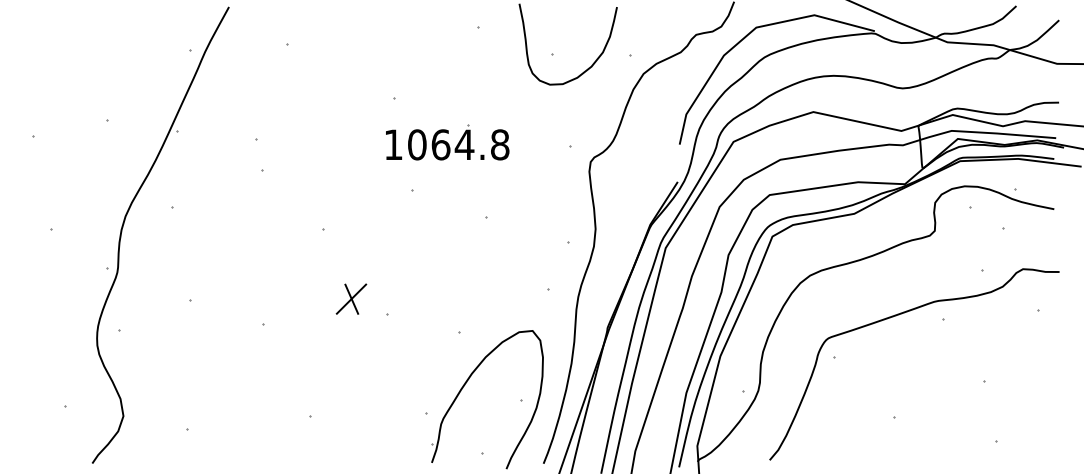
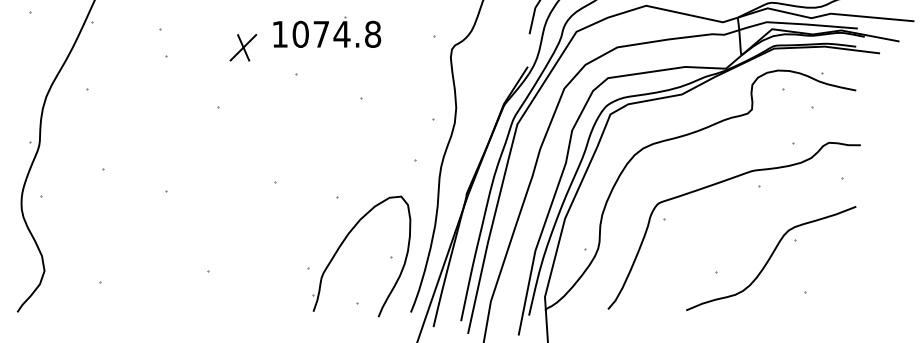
text: (440, 144) -> (320, 34), 1064.8 -> 1074.8
part: (351, 298) -> (243, 47), moved
curve: (956, 401) -> (770, 258), added

